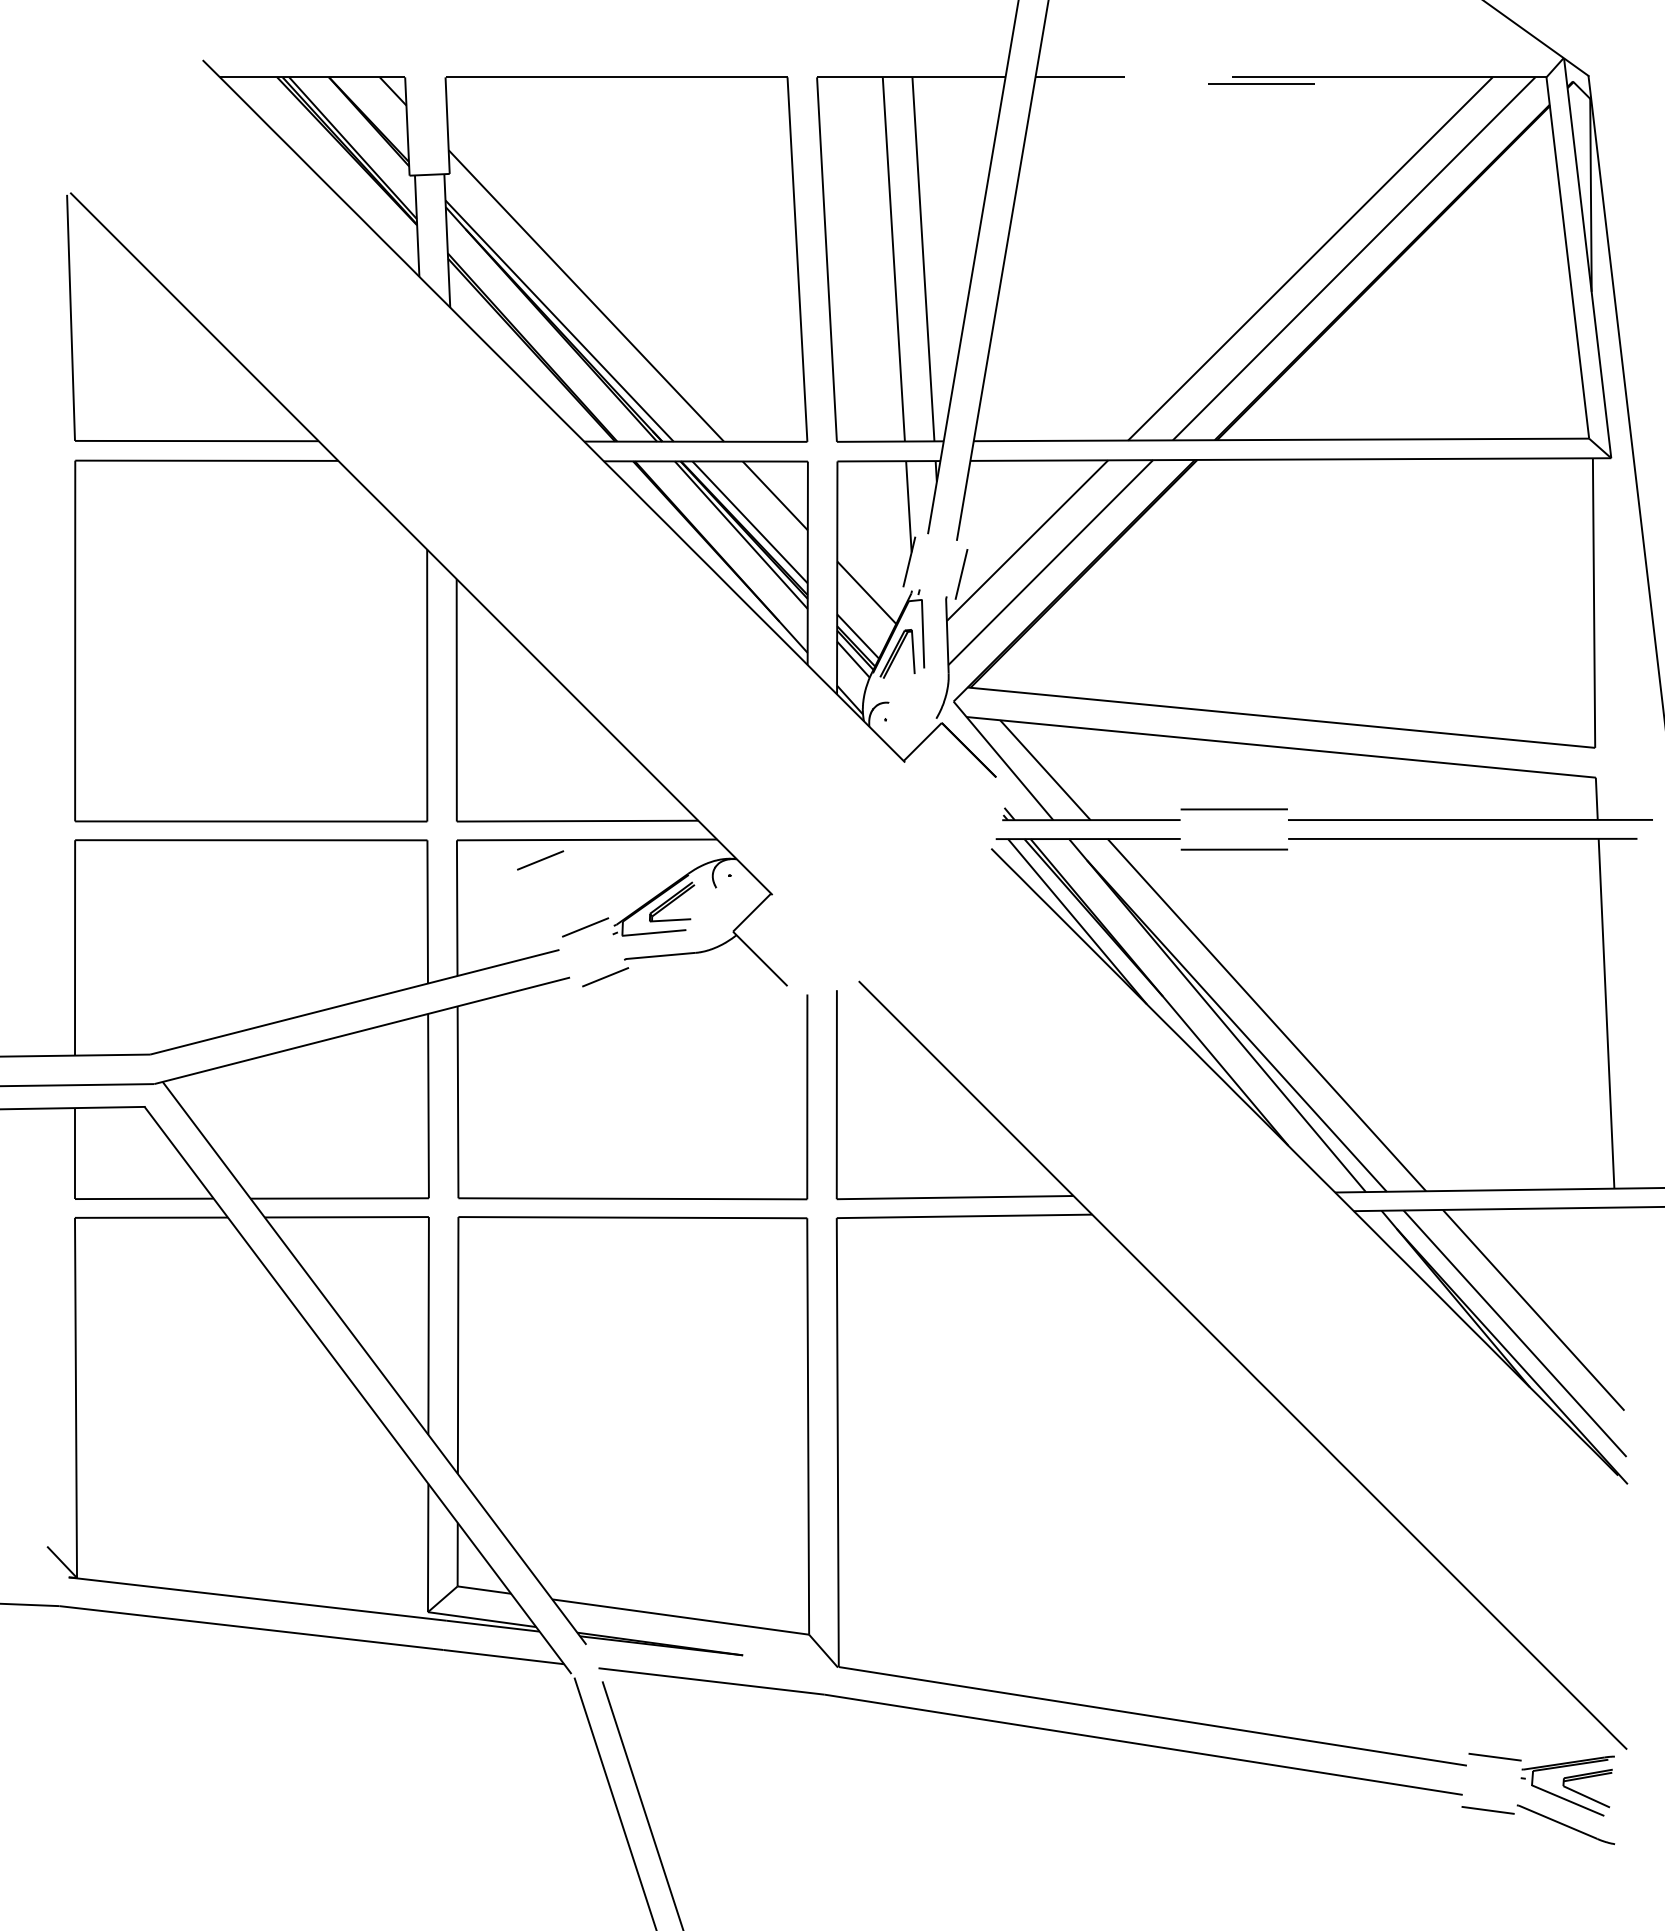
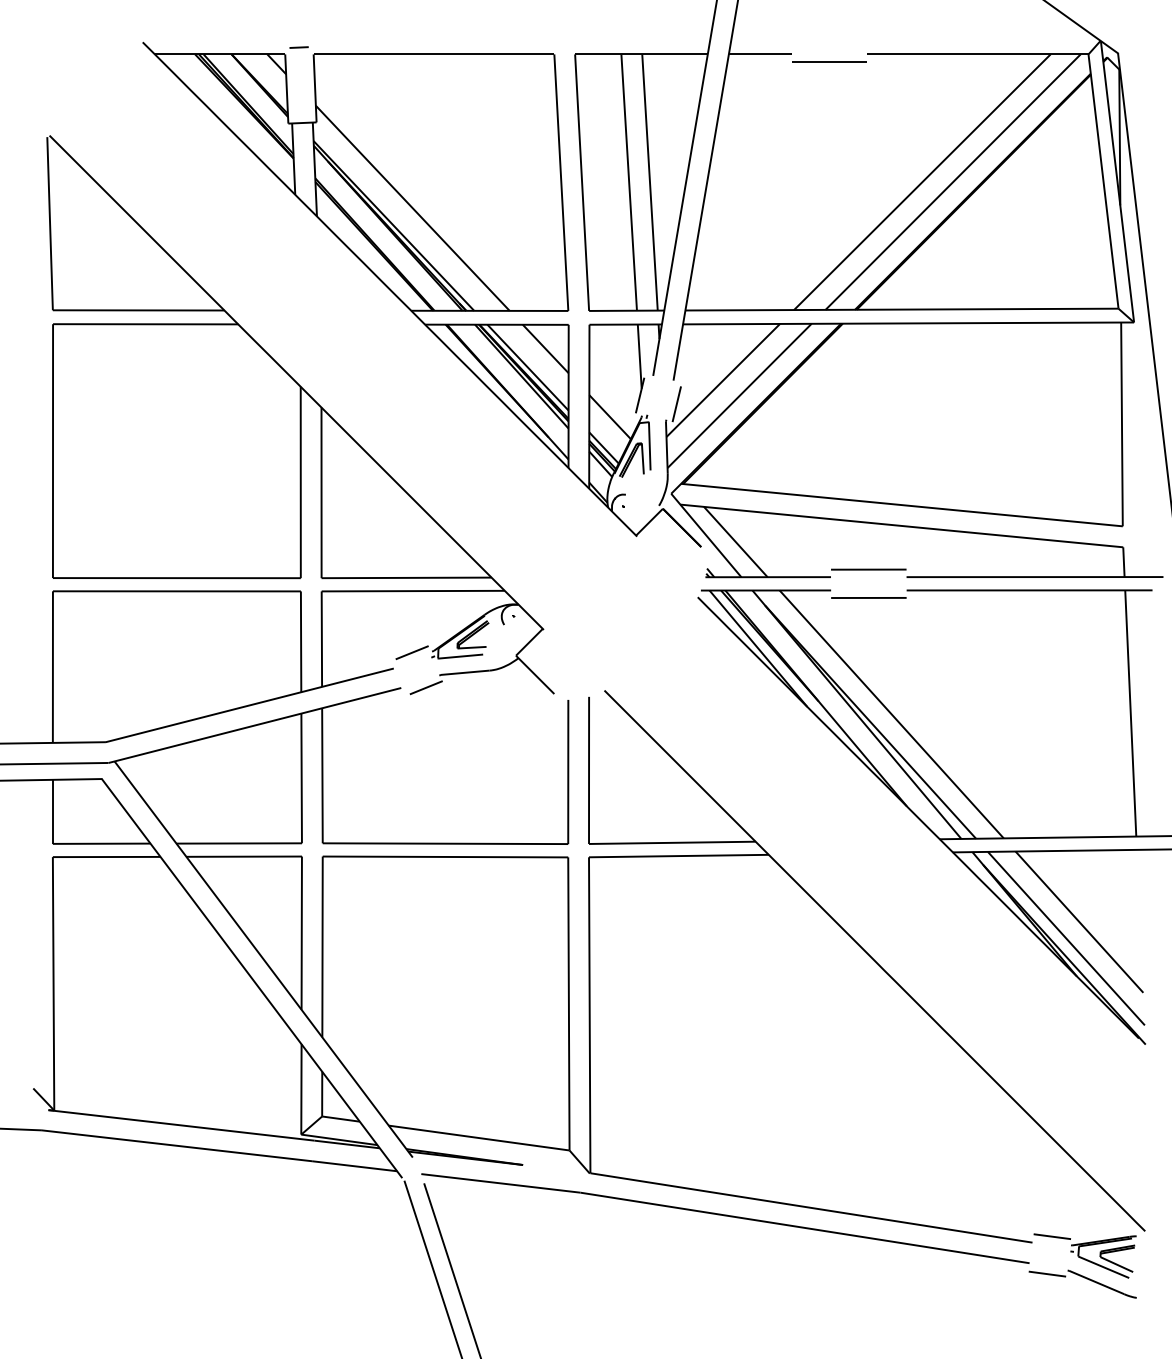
line: (424, 67) -> (298, 47), added
line: (1261, 83) -> (829, 61), moved
line: (540, 860) -> (380, 605), removed

